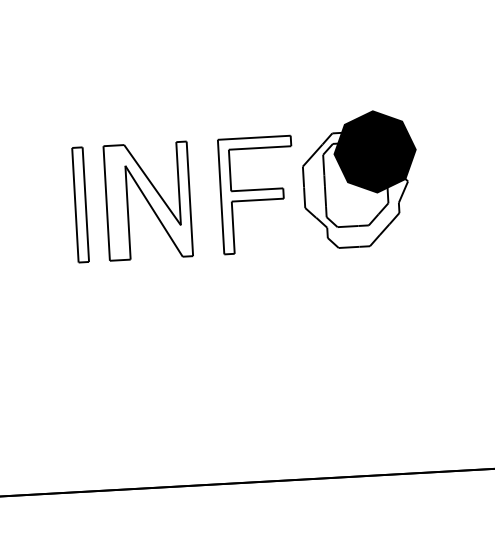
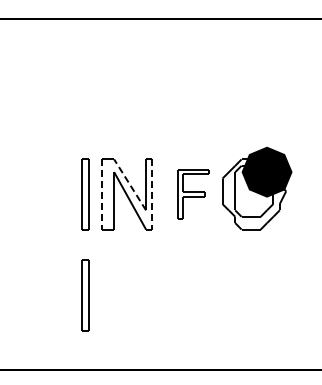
line: (151, 184) -> (129, 184), solid -> dashed
part: (256, 195) -> (193, 194), size x0.7
line: (190, 200) -> (152, 195), solid -> dashed
line: (106, 205) -> (101, 195), solid -> dashed
part: (89, 369) -> (85, 295), added

